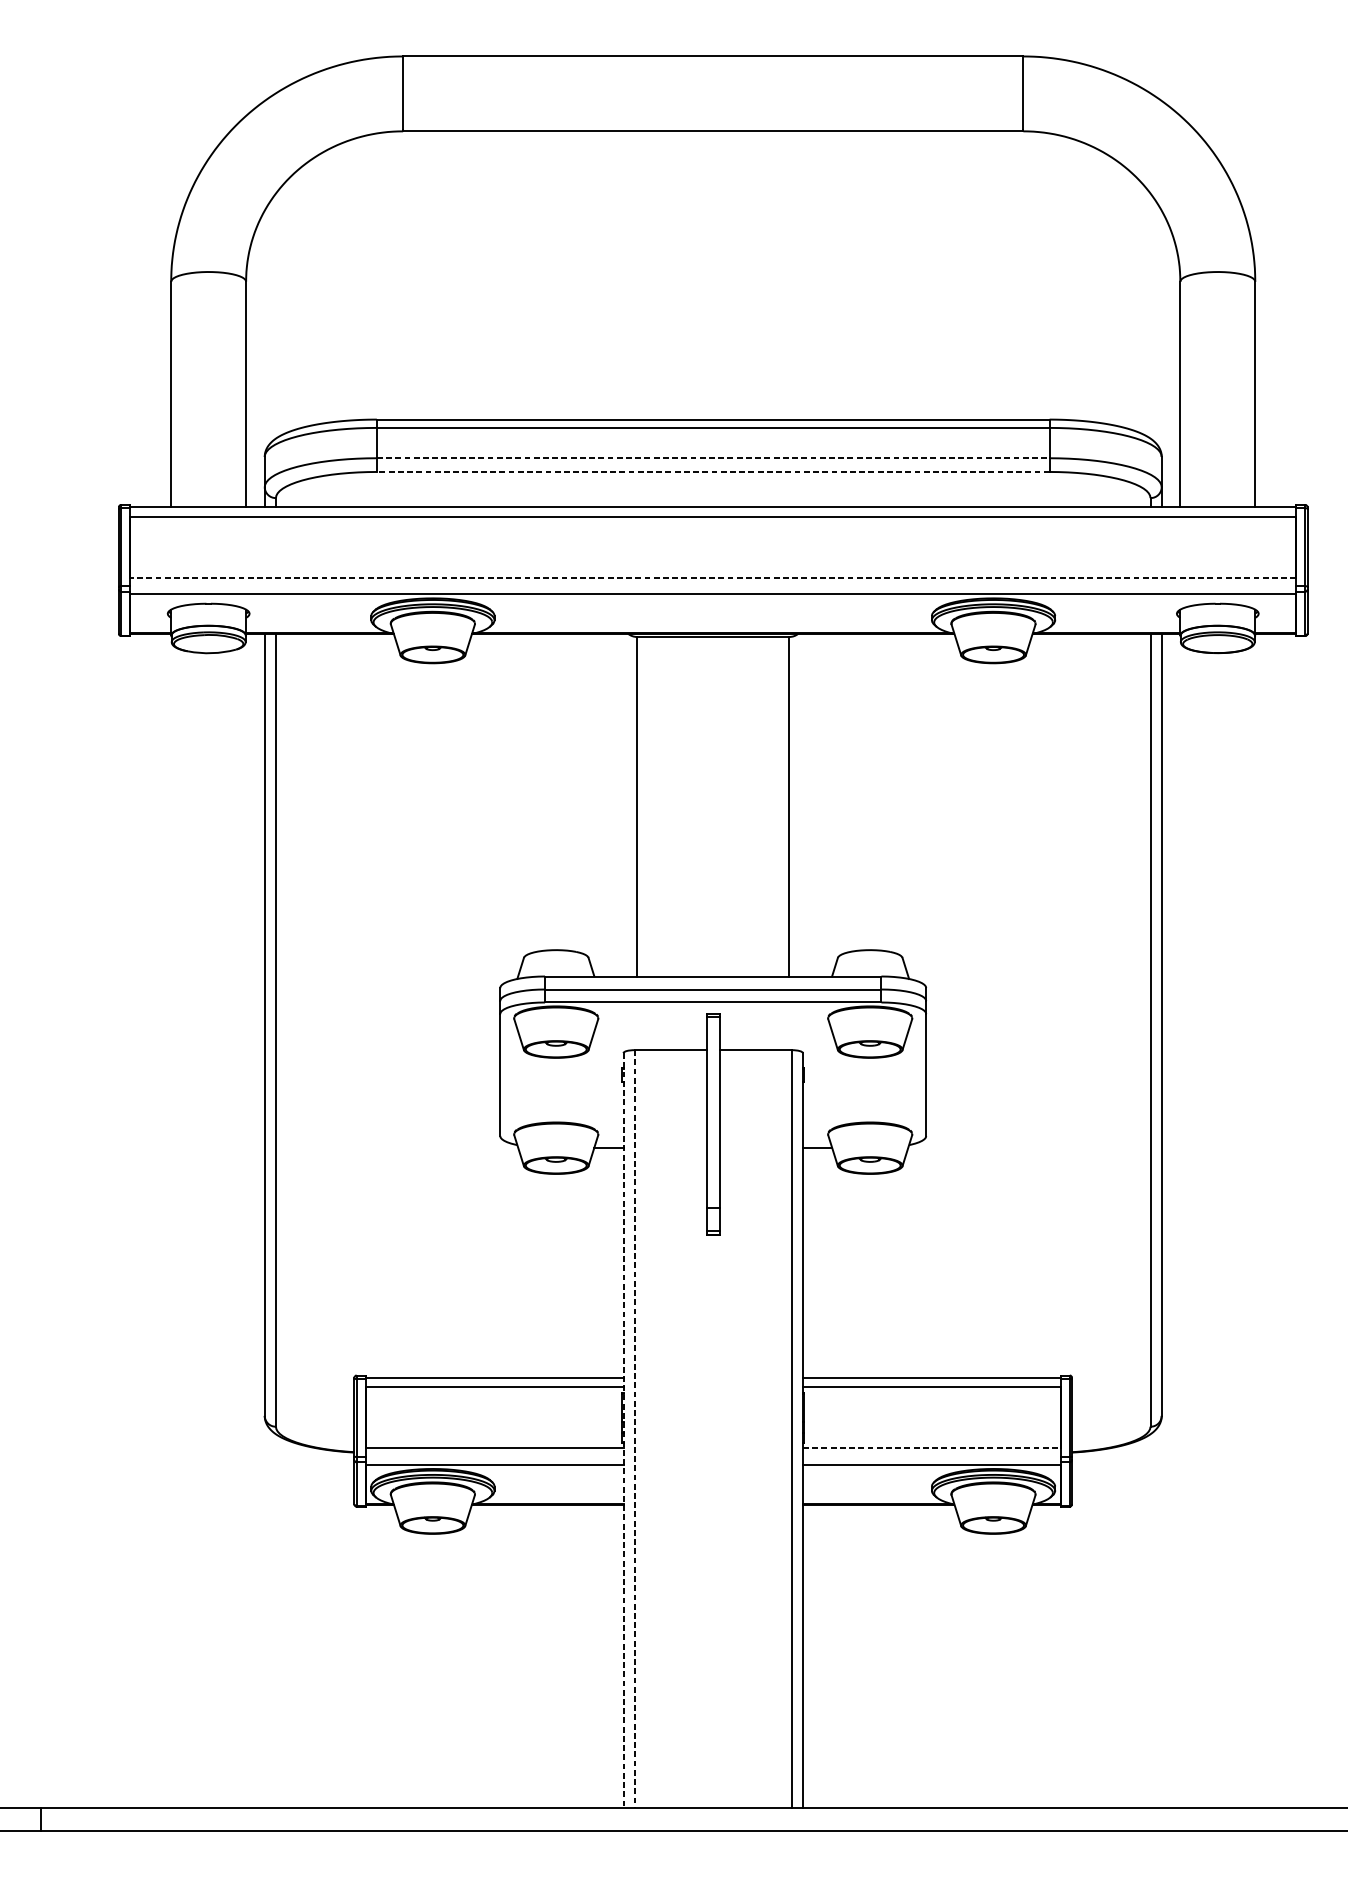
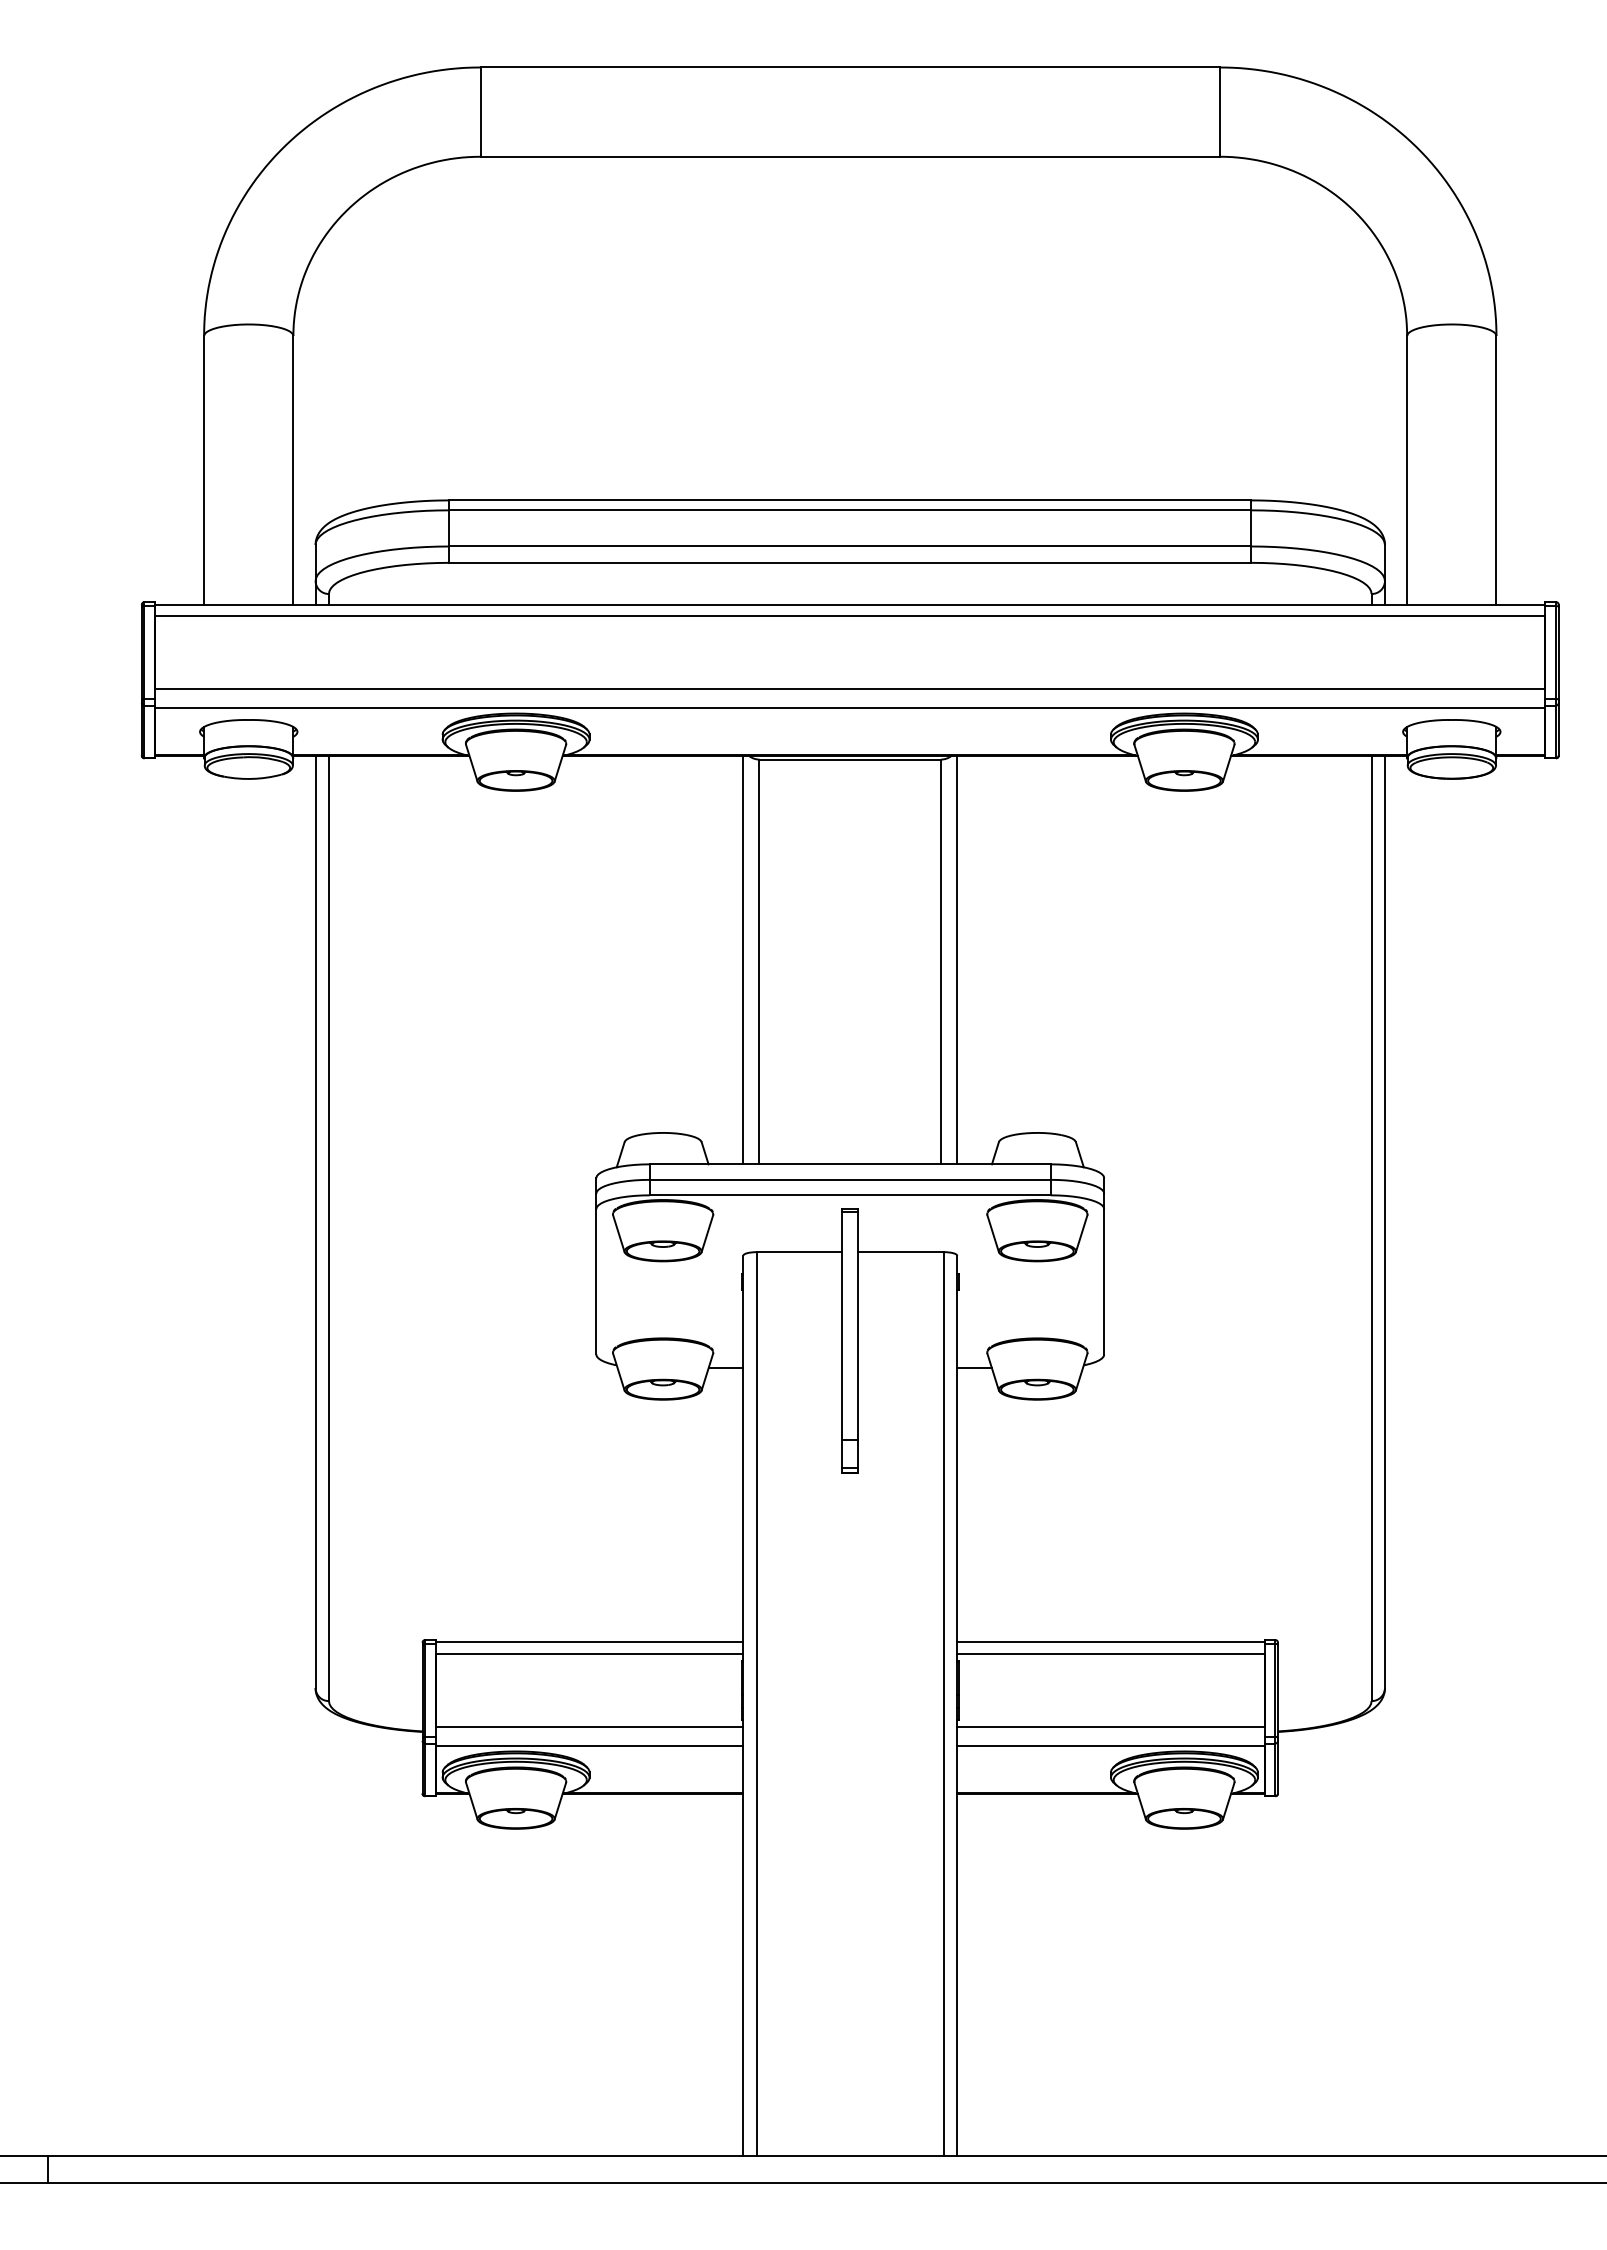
line: (713, 458) -> (850, 546), dashed -> solid
line: (712, 471) -> (849, 562), dashed -> solid
line: (712, 577) -> (849, 688), dashed -> solid
line: (623, 804) -> (743, 959), added
line: (803, 804) -> (957, 959), added
line: (634, 1428) -> (756, 1703), dashed -> solid
line: (623, 1431) -> (743, 1706), dashed -> solid
line: (931, 1448) -> (1110, 1726), dashed -> solid

